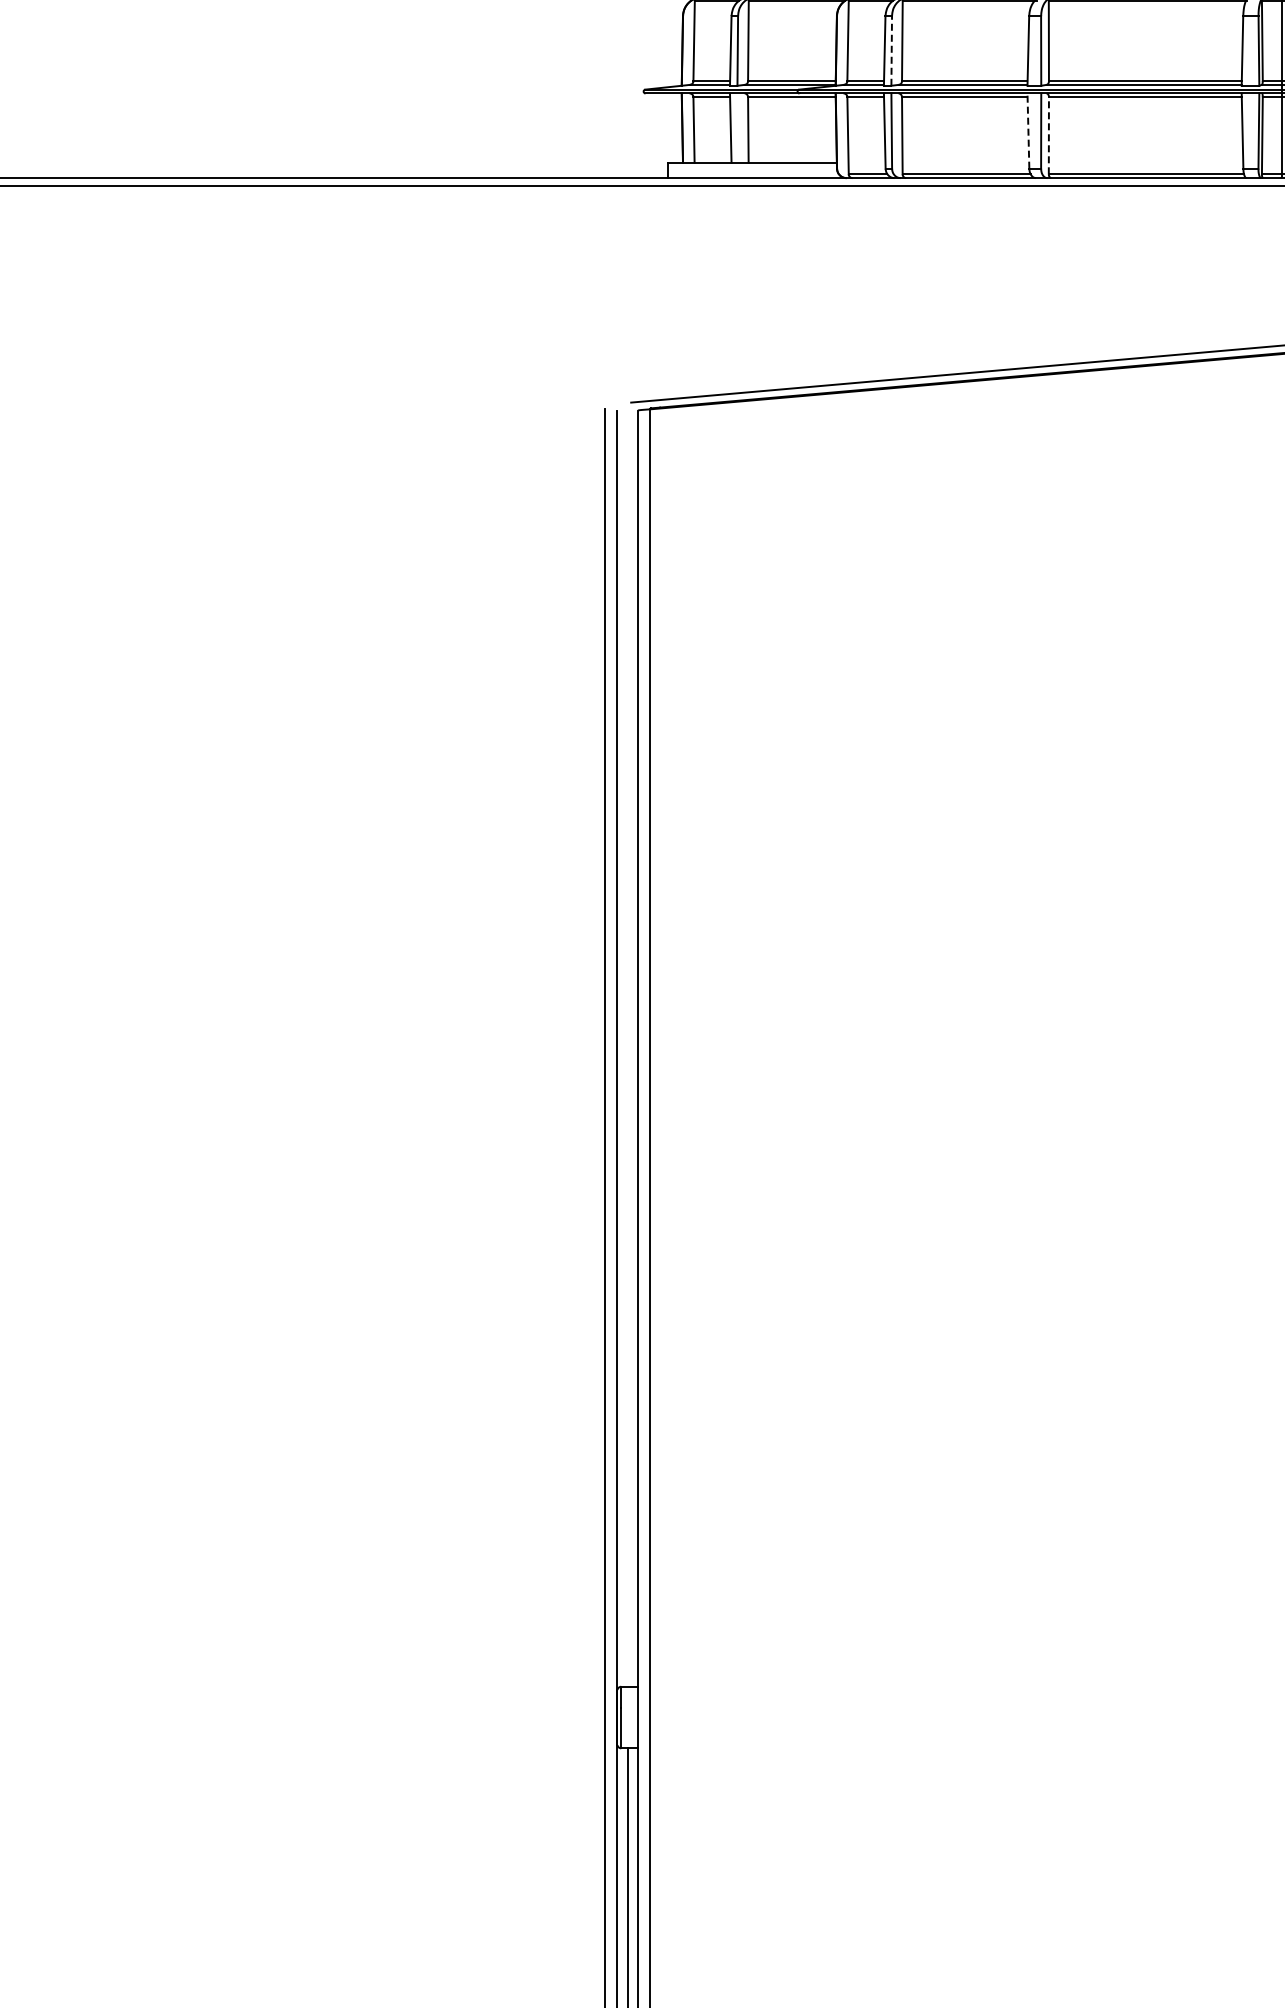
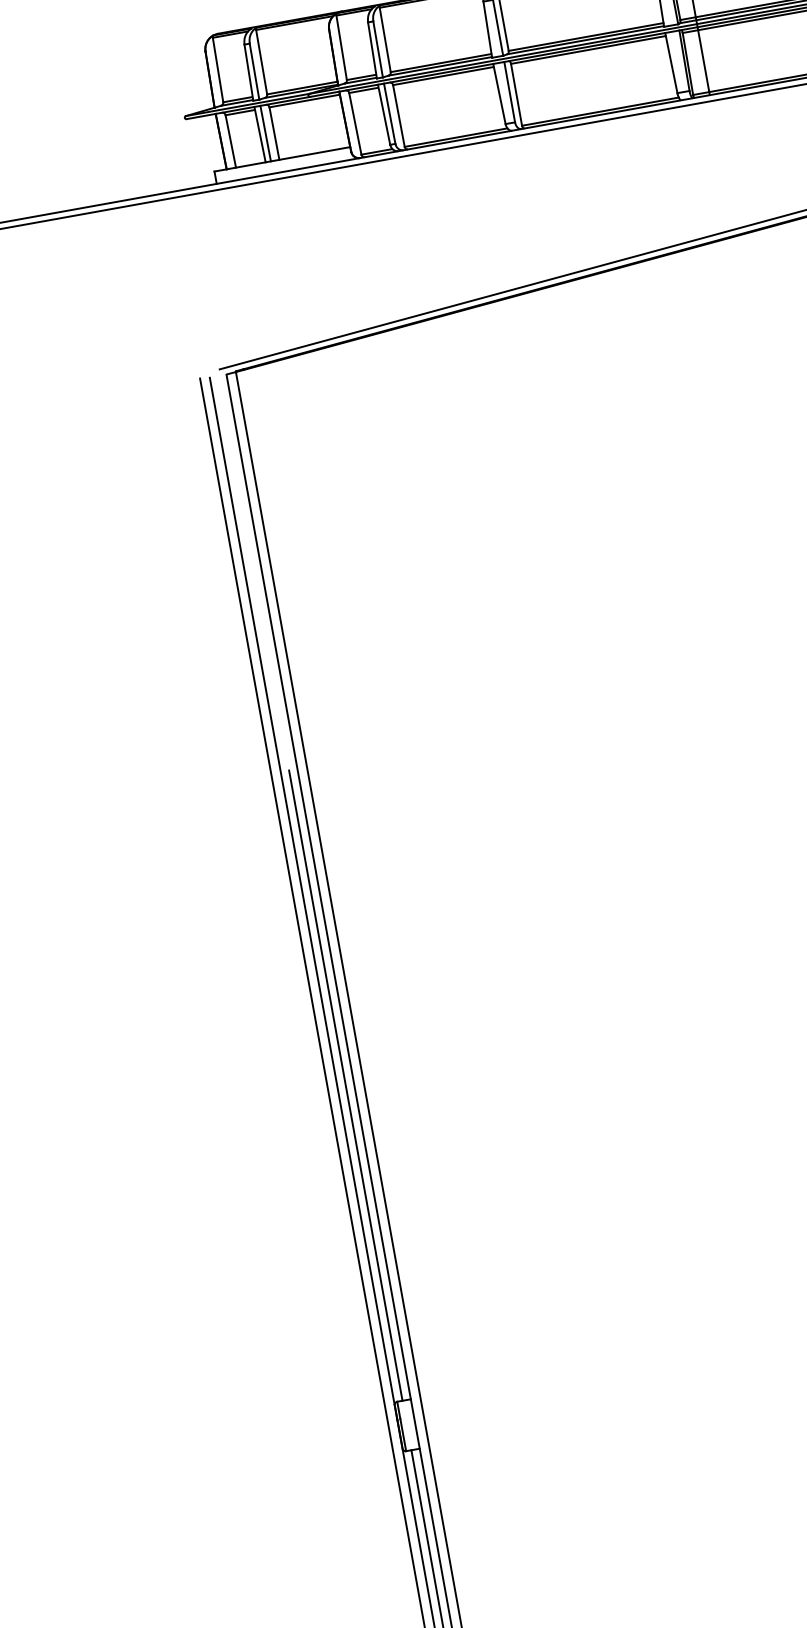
line: (891, 50) -> (377, 49), dashed -> solid
line: (737, 127) -> (265, 133), added
line: (1028, 131) -> (499, 94), dashed -> solid
line: (1048, 135) -> (516, 94), dashed -> solid
line: (627, 1293) -> (345, 1085), added

